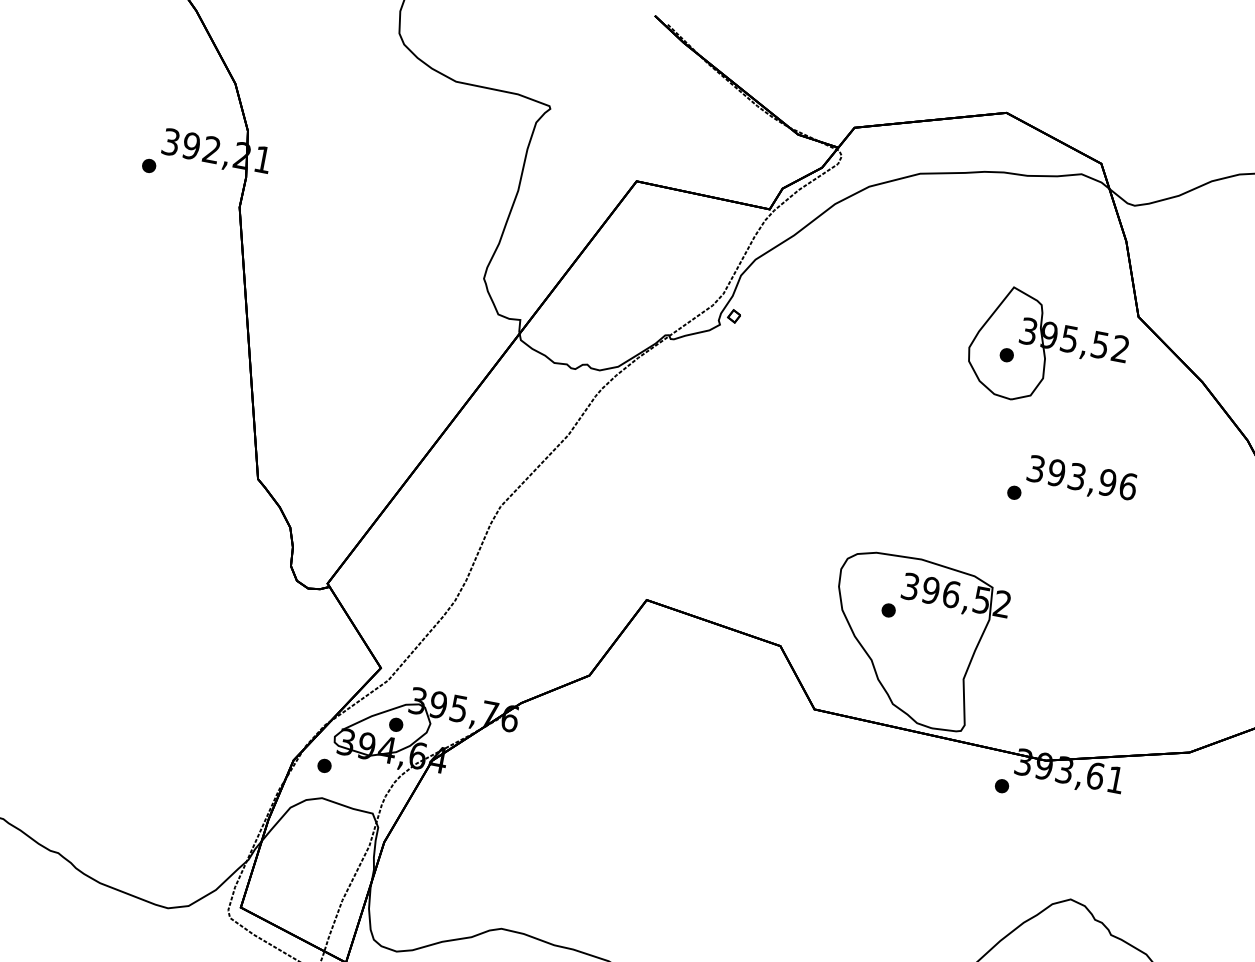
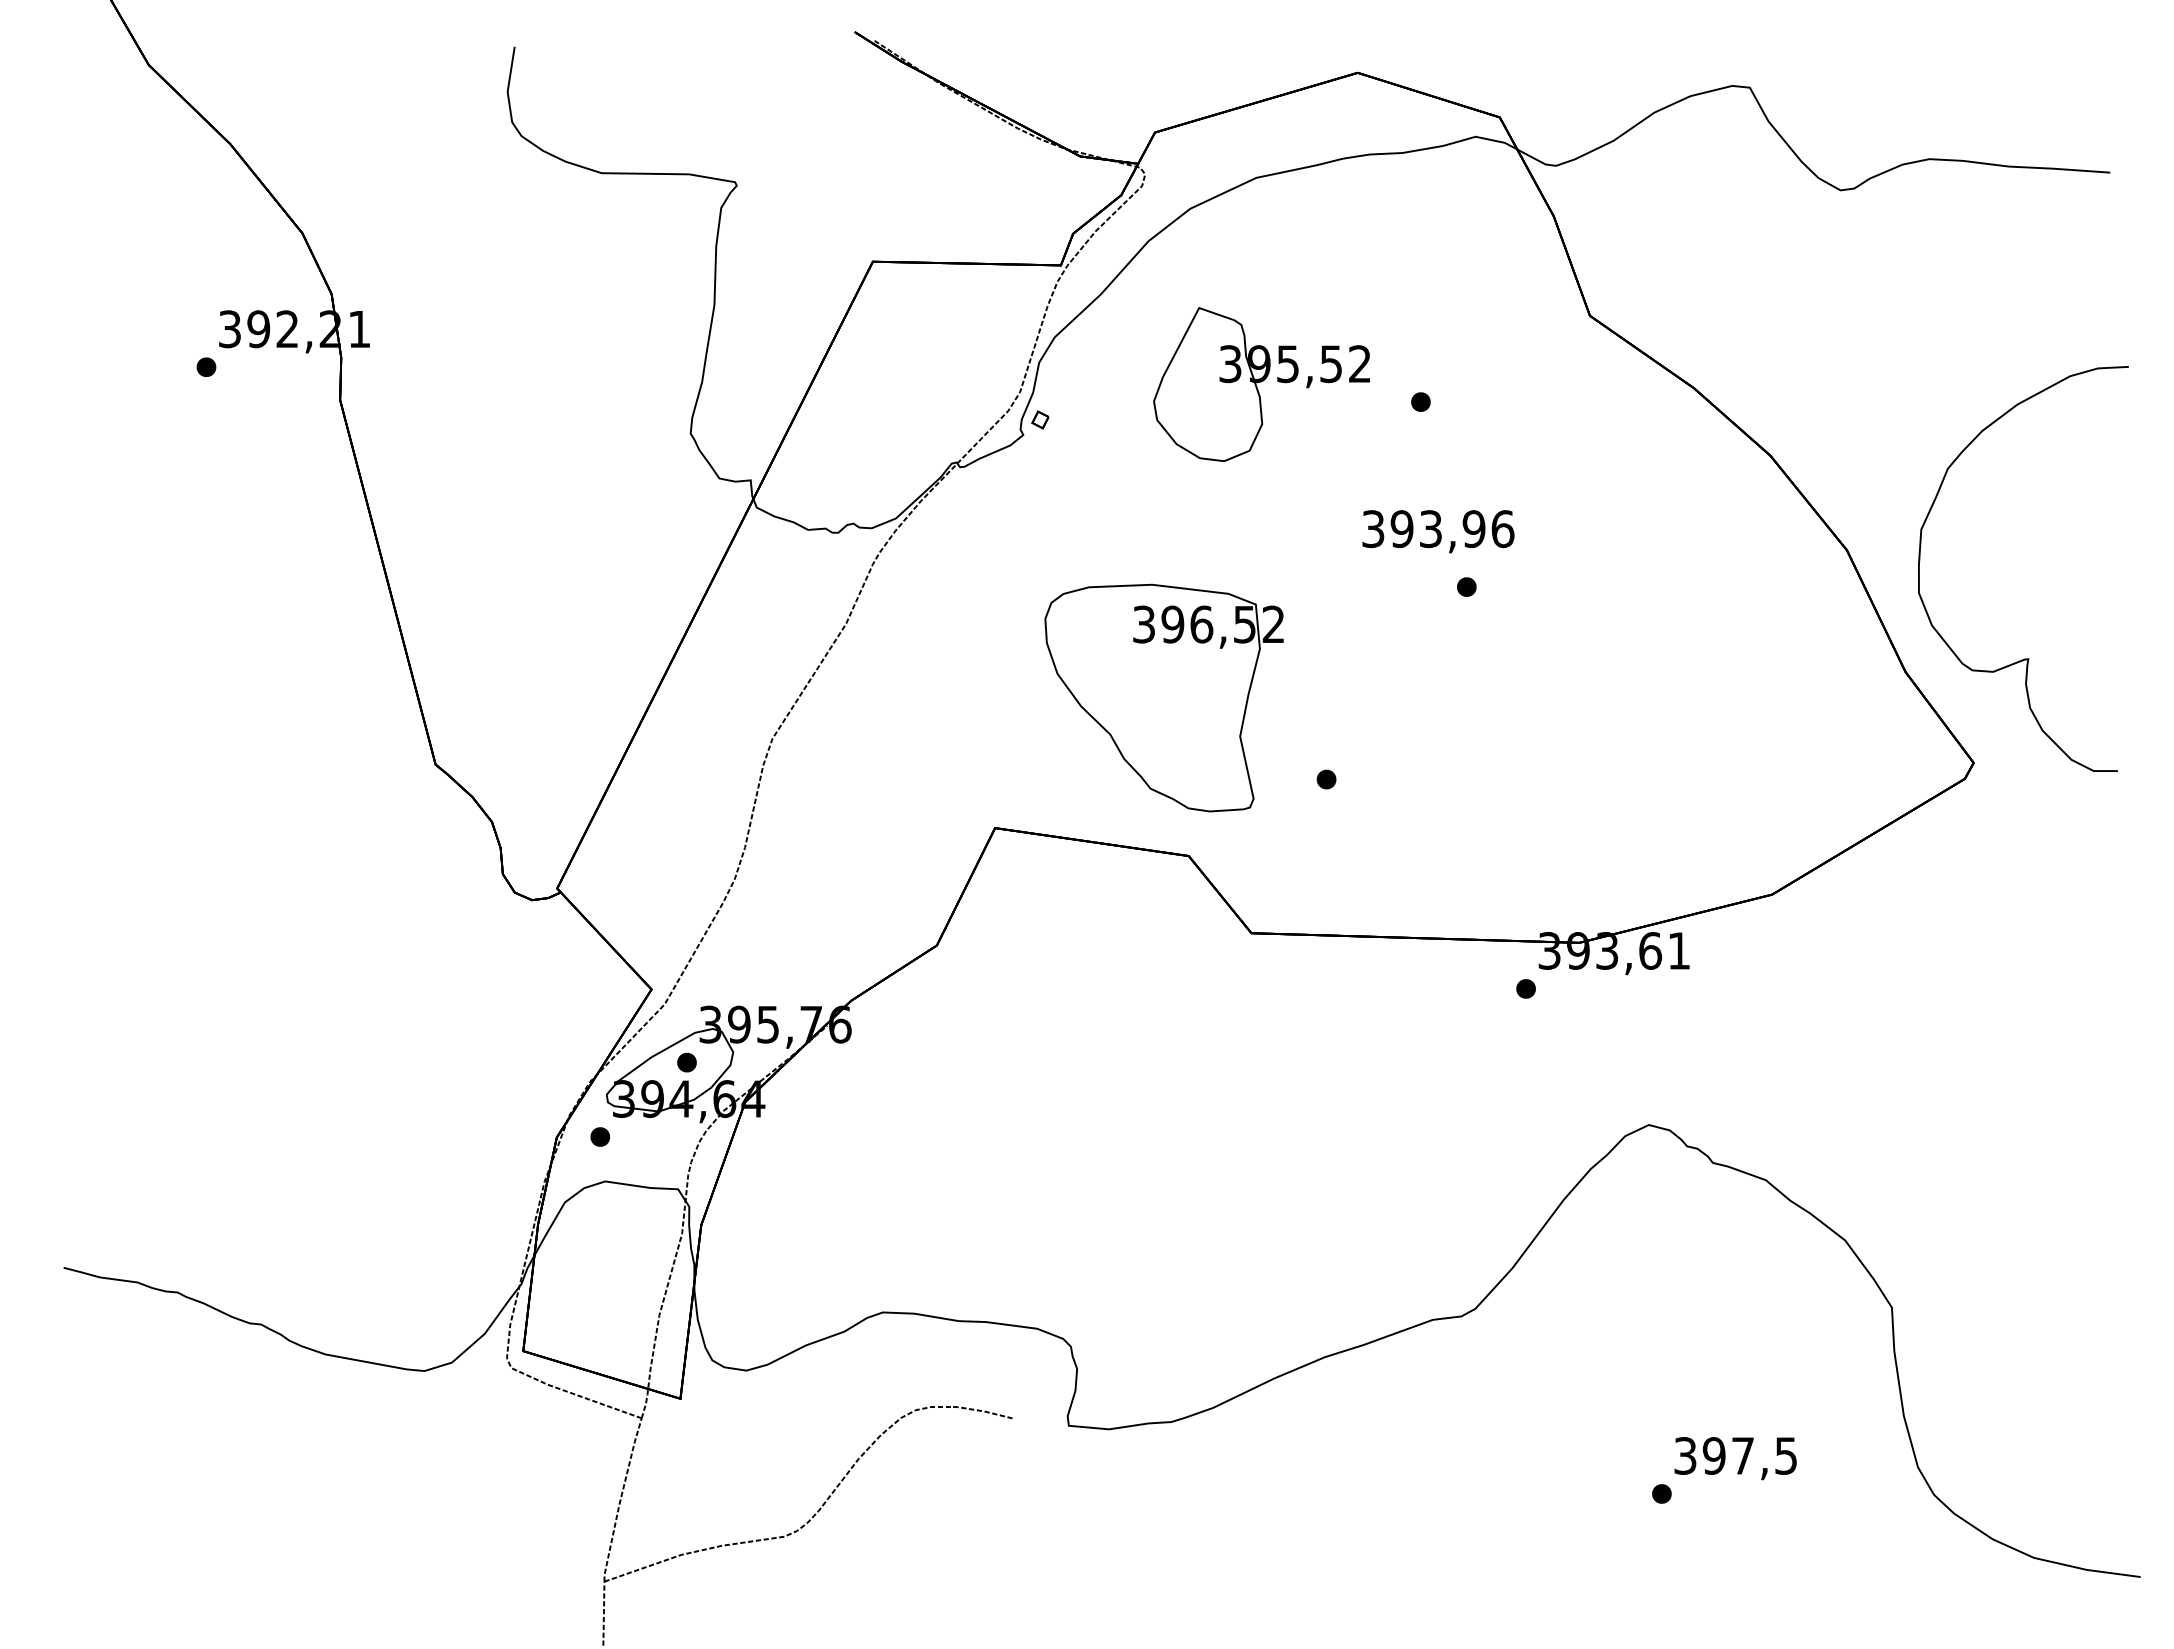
part: (1047, 350) -> (1261, 384), moved
text: (1082, 479) -> (1438, 531), moved
part: (914, 641) -> (1163, 697), moved

